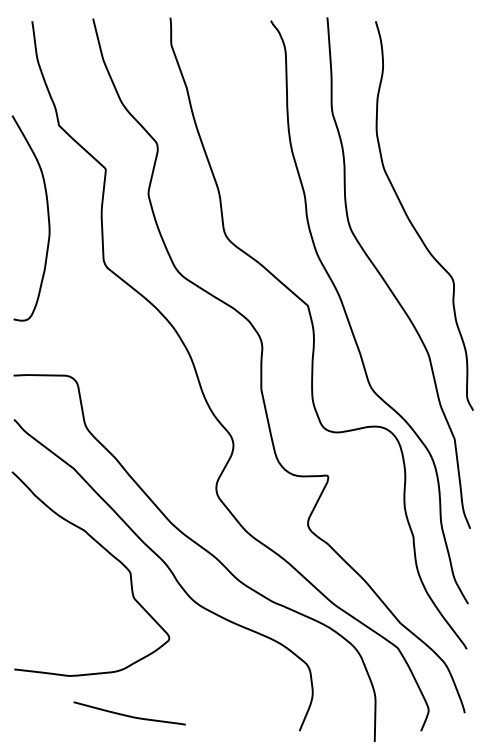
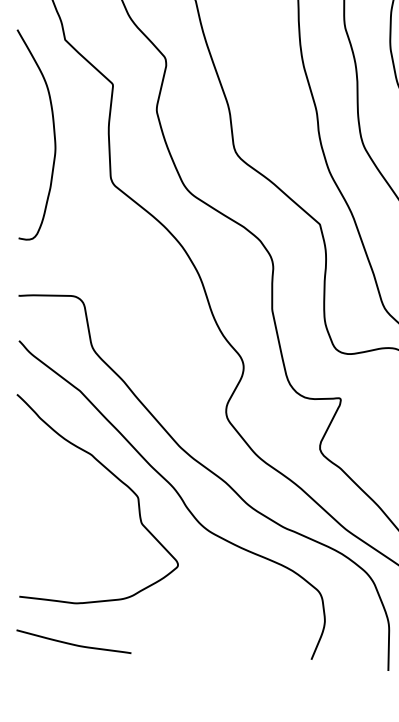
curve: (129, 715) -> (73, 643), moved

